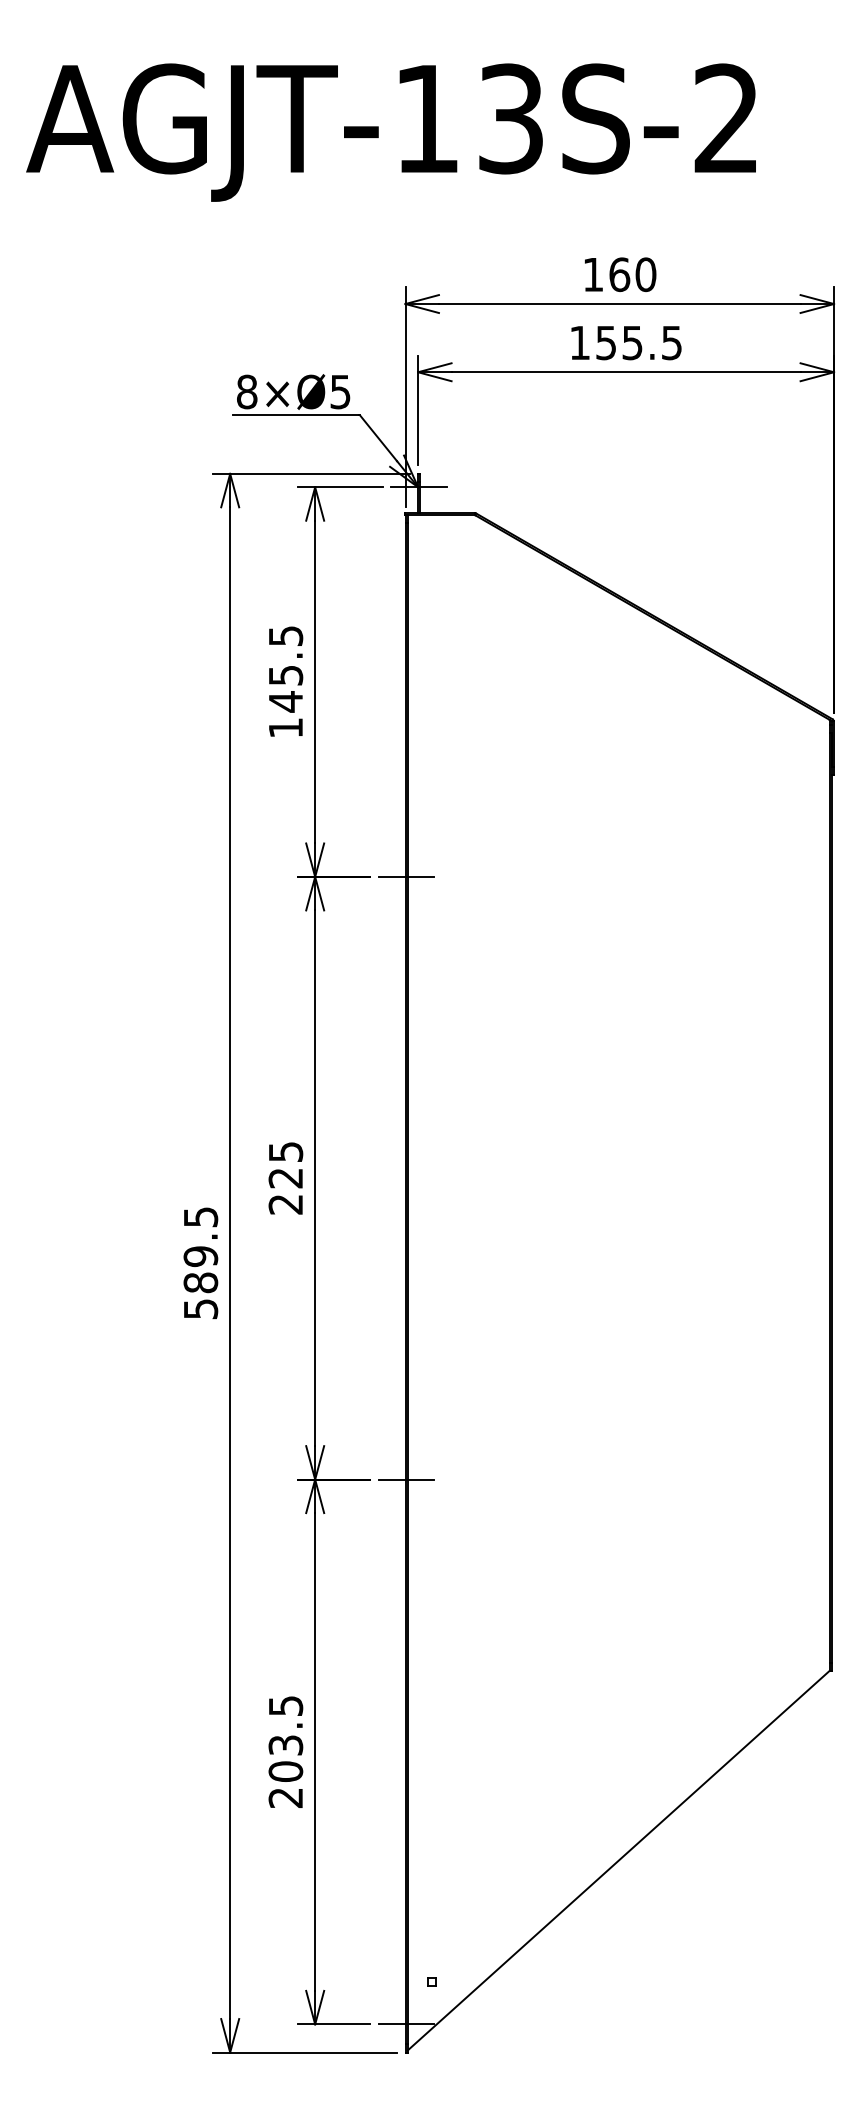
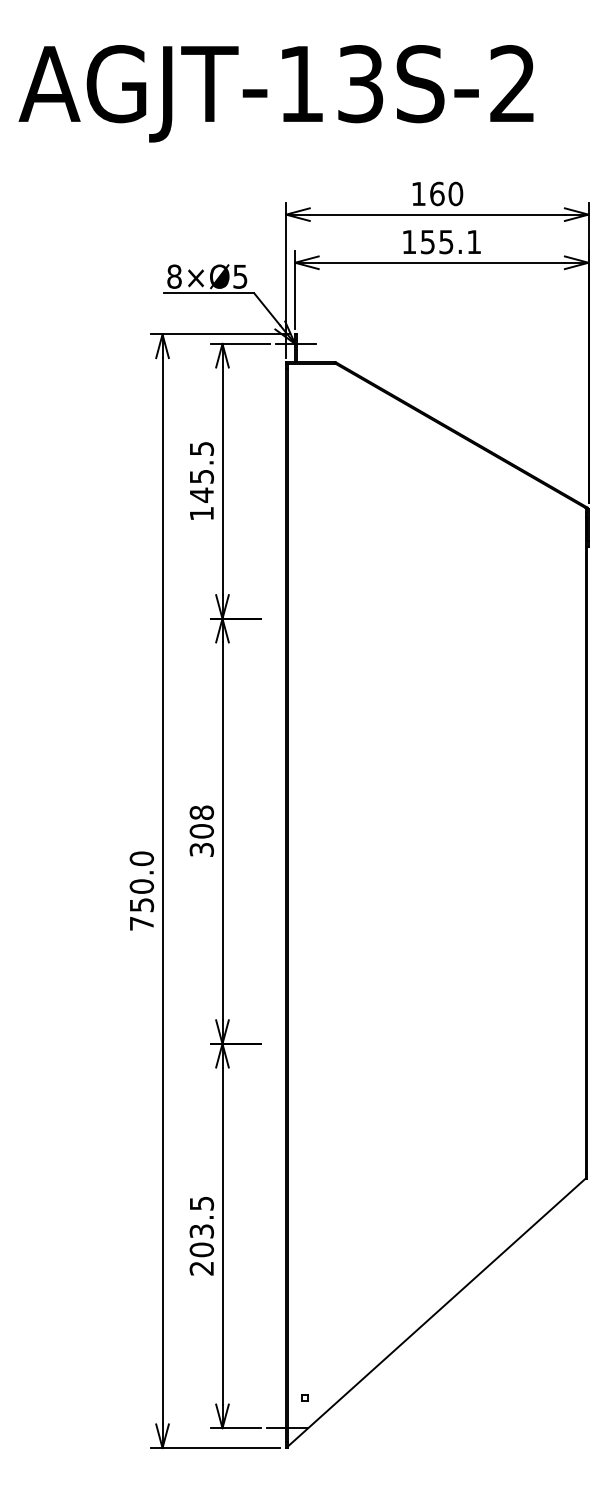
text: (671, 343) -> (473, 242), 155.5 -> 155.1
line: (406, 876) -> (286, 618), removed
text: (285, 1177) -> (201, 830), 225 -> 308
text: (200, 1262) -> (141, 890), 589.5 -> 750.0
line: (406, 1479) -> (286, 1043), removed

